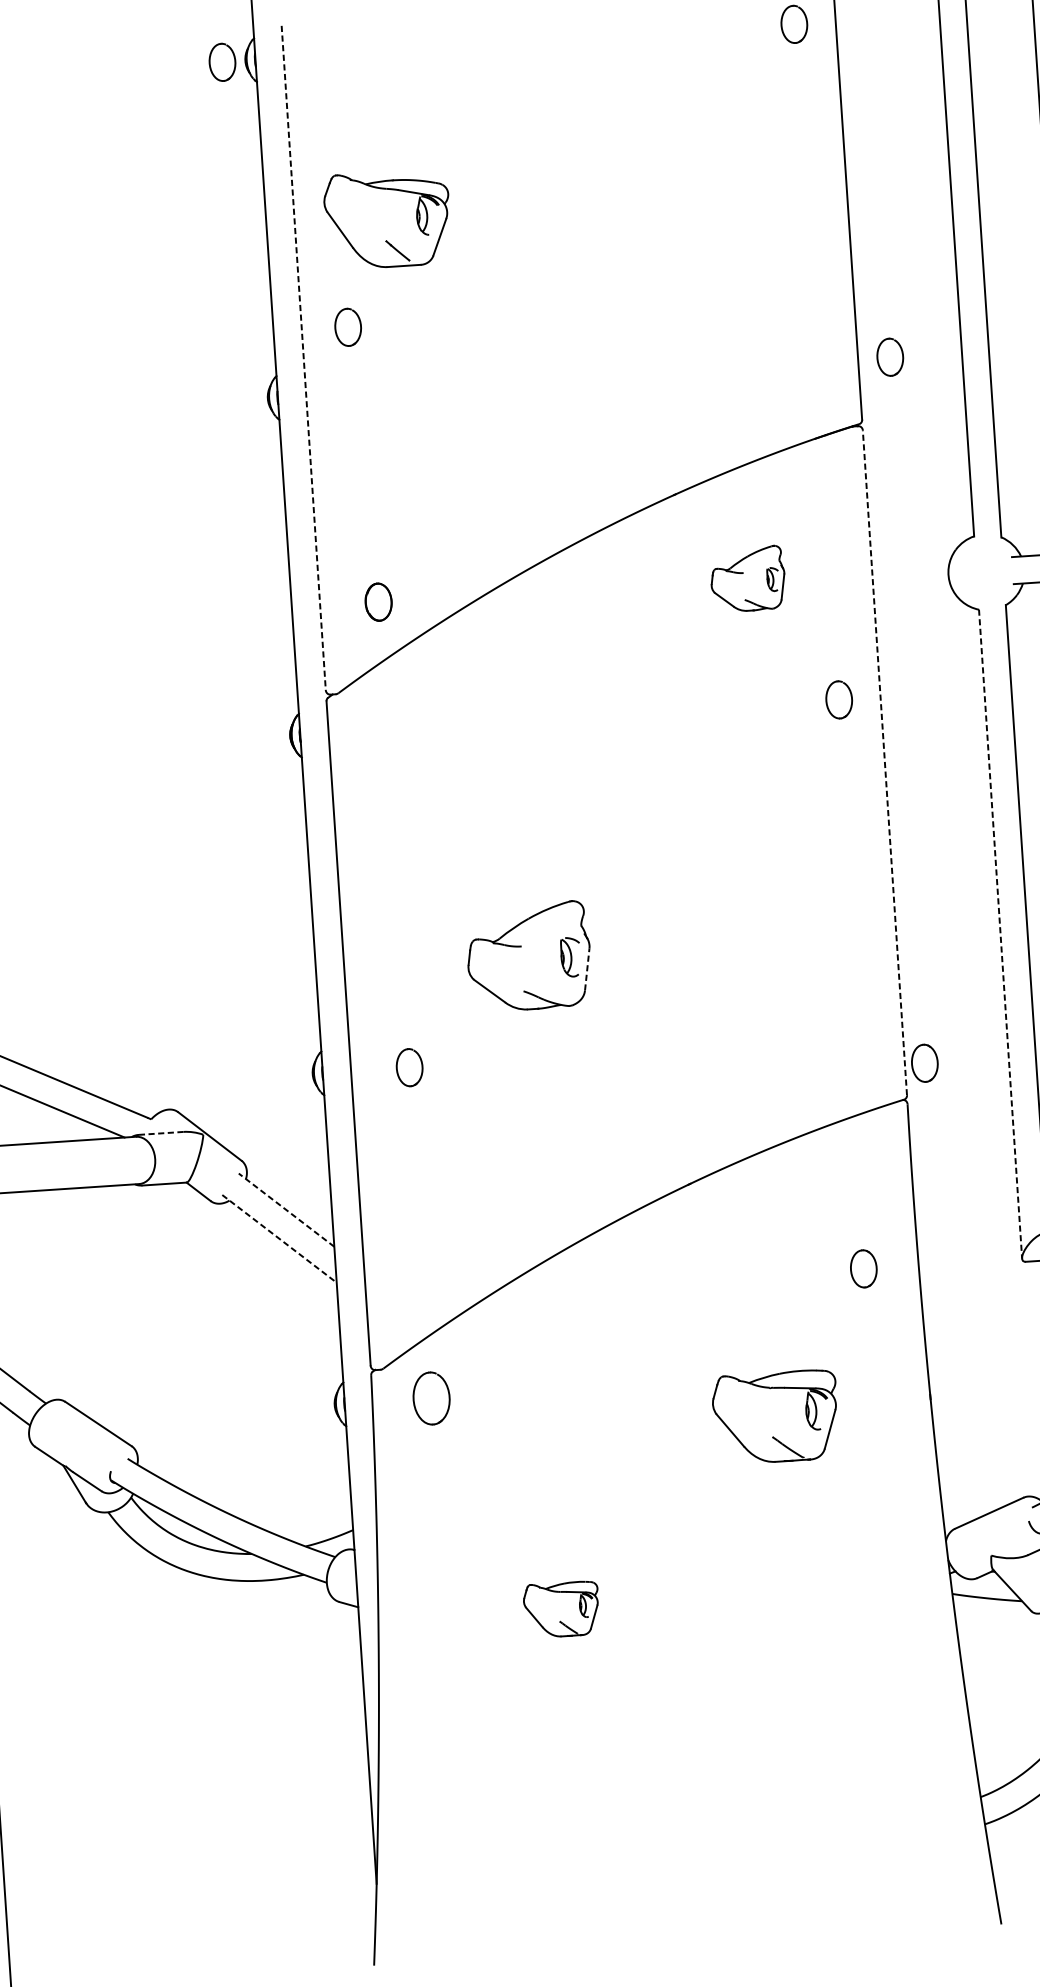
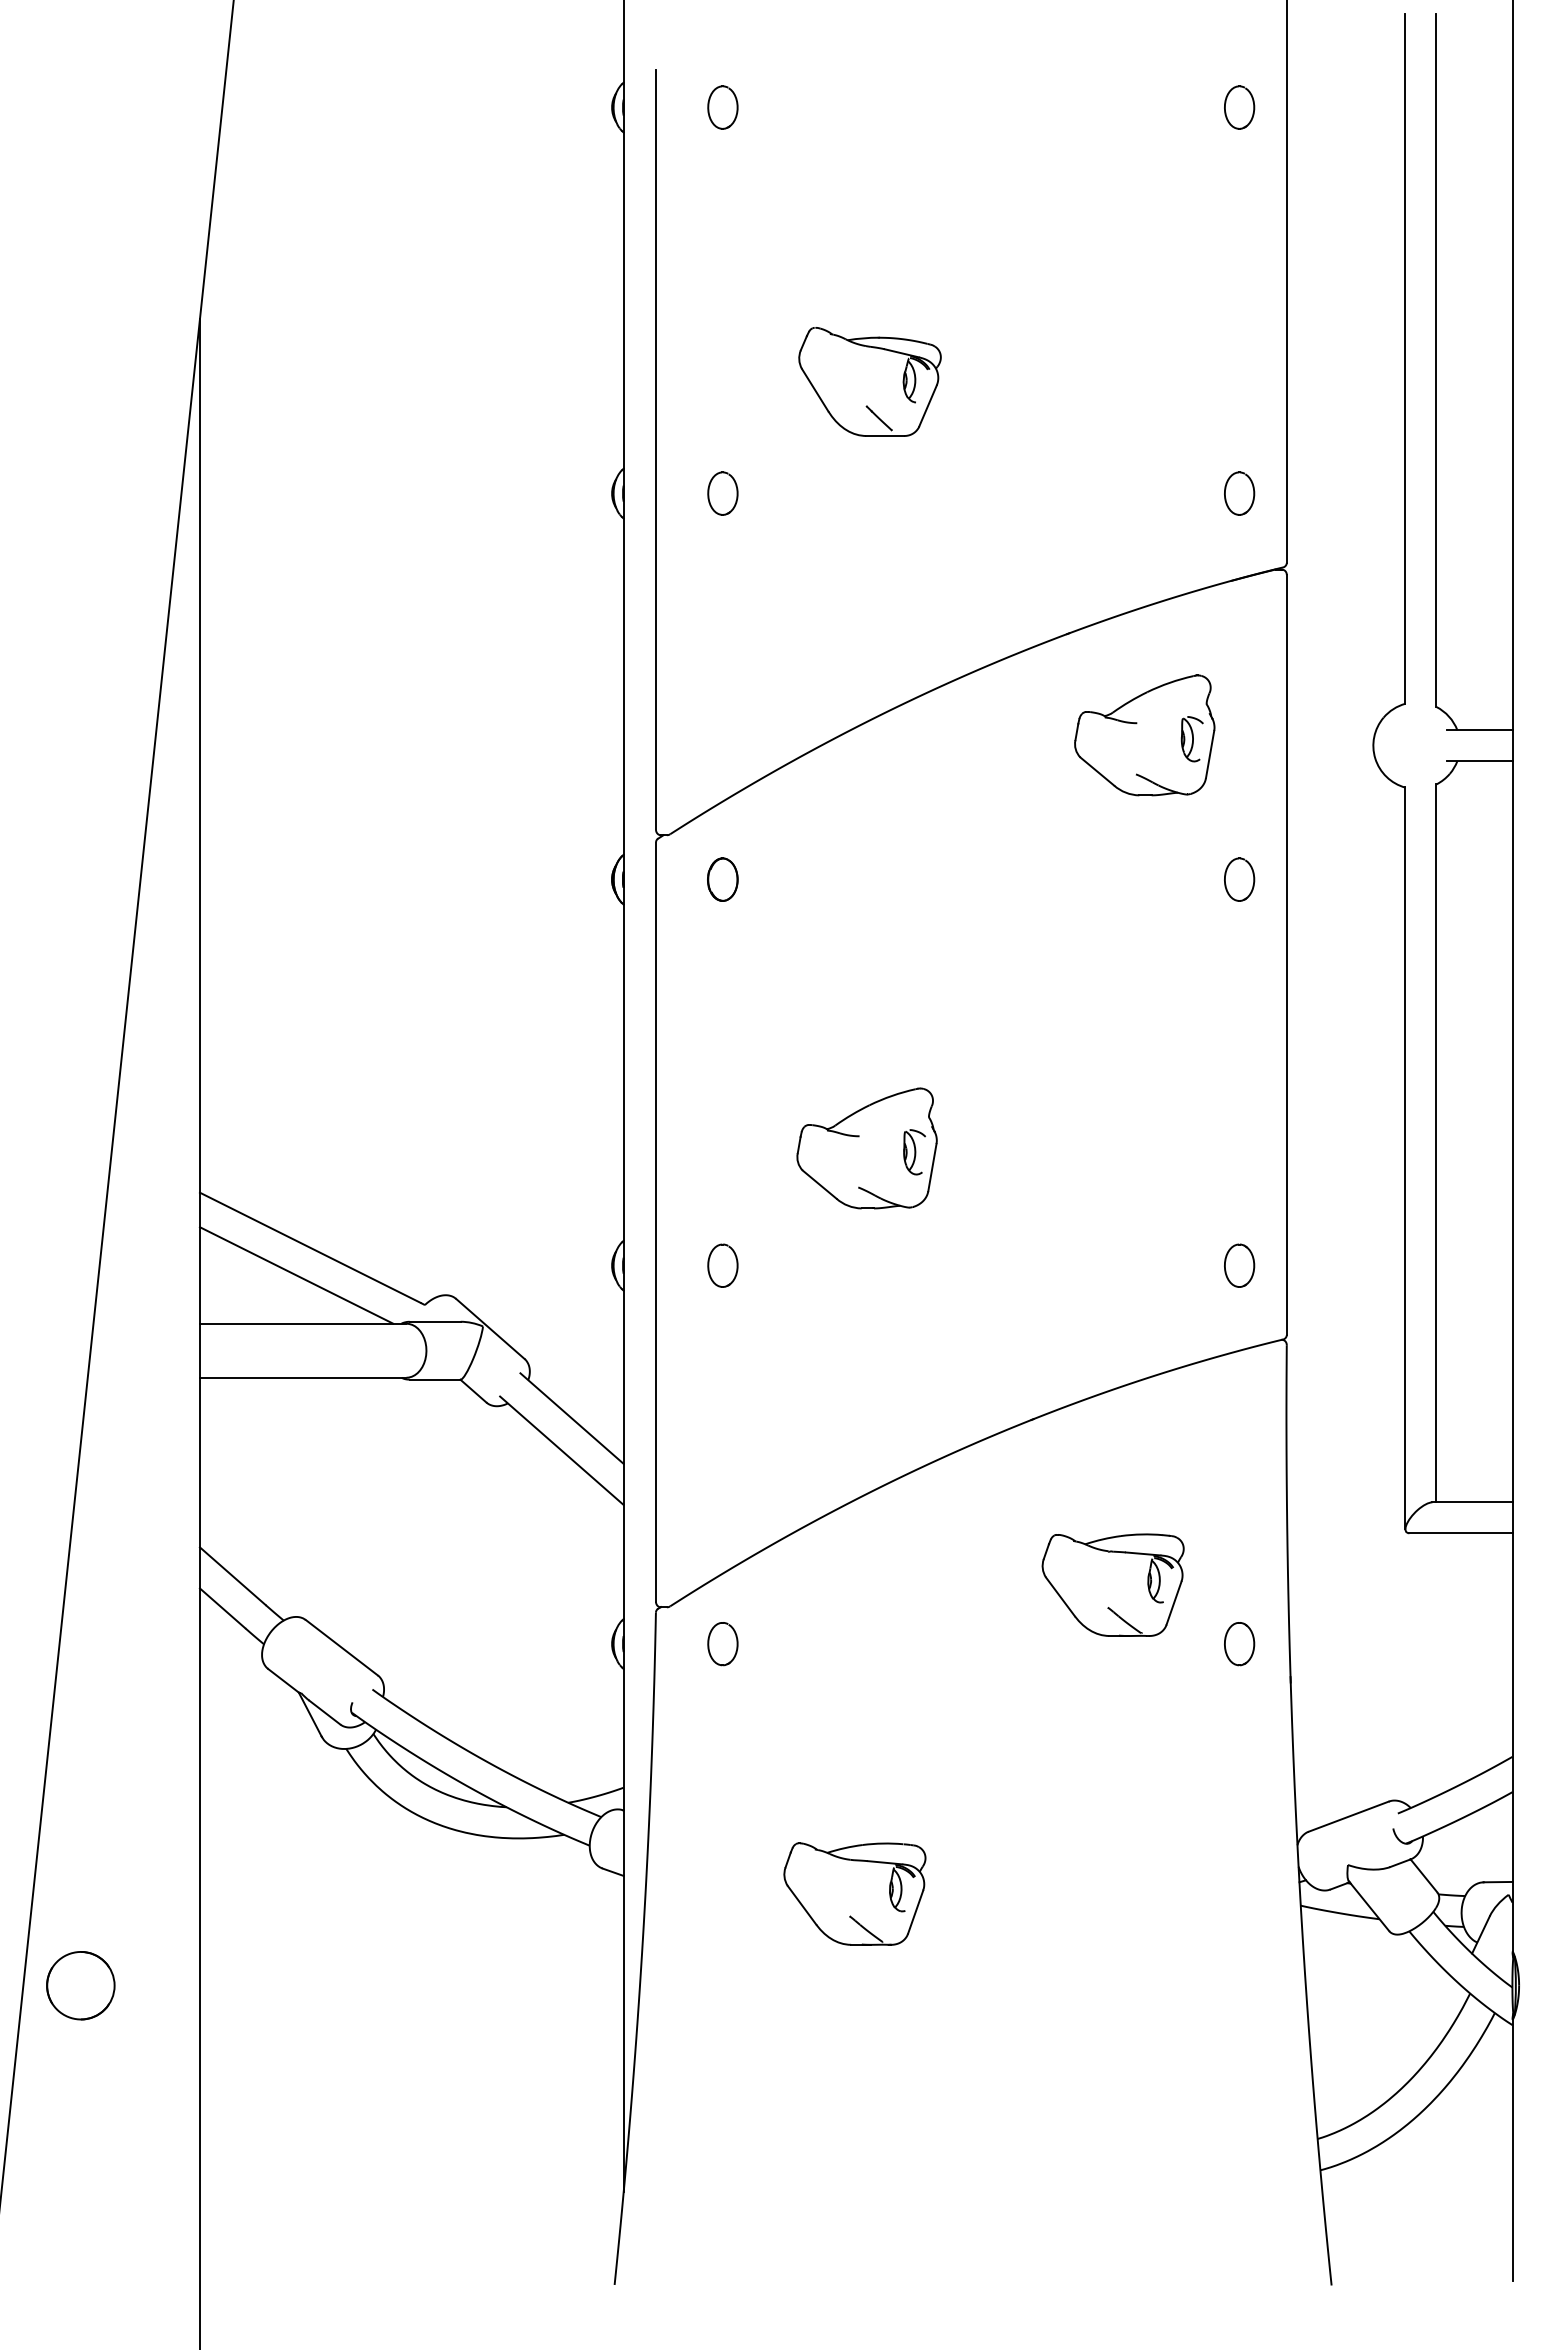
part: (222, 62) -> (722, 107), moved
part: (387, 219) -> (869, 381), moved
part: (347, 327) -> (722, 493), moved
part: (890, 357) -> (1239, 493), moved
line: (304, 358) -> (656, 450), dashed -> solid
part: (747, 579) -> (1144, 735), size x1.67
part: (378, 602) -> (722, 879), moved
line: (884, 762) -> (1286, 954), dashed -> solid
line: (1000, 934) -> (1405, 1158), dashed -> solid
line: (587, 969) -> (932, 1167), dashed -> solid
part: (924, 1063) -> (1239, 1265), moved
line: (160, 1133) -> (434, 1321), dashed -> solid
line: (286, 1210) -> (572, 1418), dashed -> solid
line: (280, 1239) -> (562, 1451), dashed -> solid
part: (863, 1269) -> (1239, 1644), moved
part: (431, 1399) -> (722, 1644), size x0.71
part: (775, 1416) -> (1112, 1584), moved
part: (561, 1609) -> (854, 1893), size x1.67

